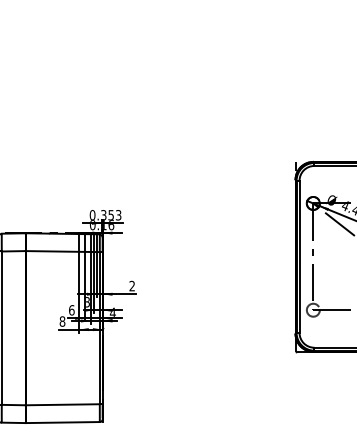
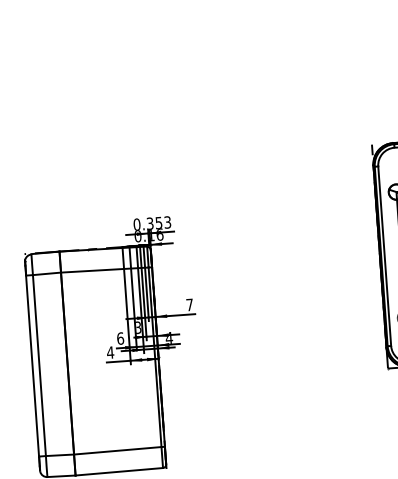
text: (131, 285) -> (188, 304), 2 -> 7
text: (62, 321) -> (110, 352), 8 -> 4

